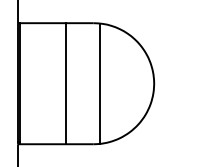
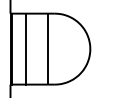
line: (65, 82) -> (26, 48), moved
line: (99, 82) -> (47, 48), moved

